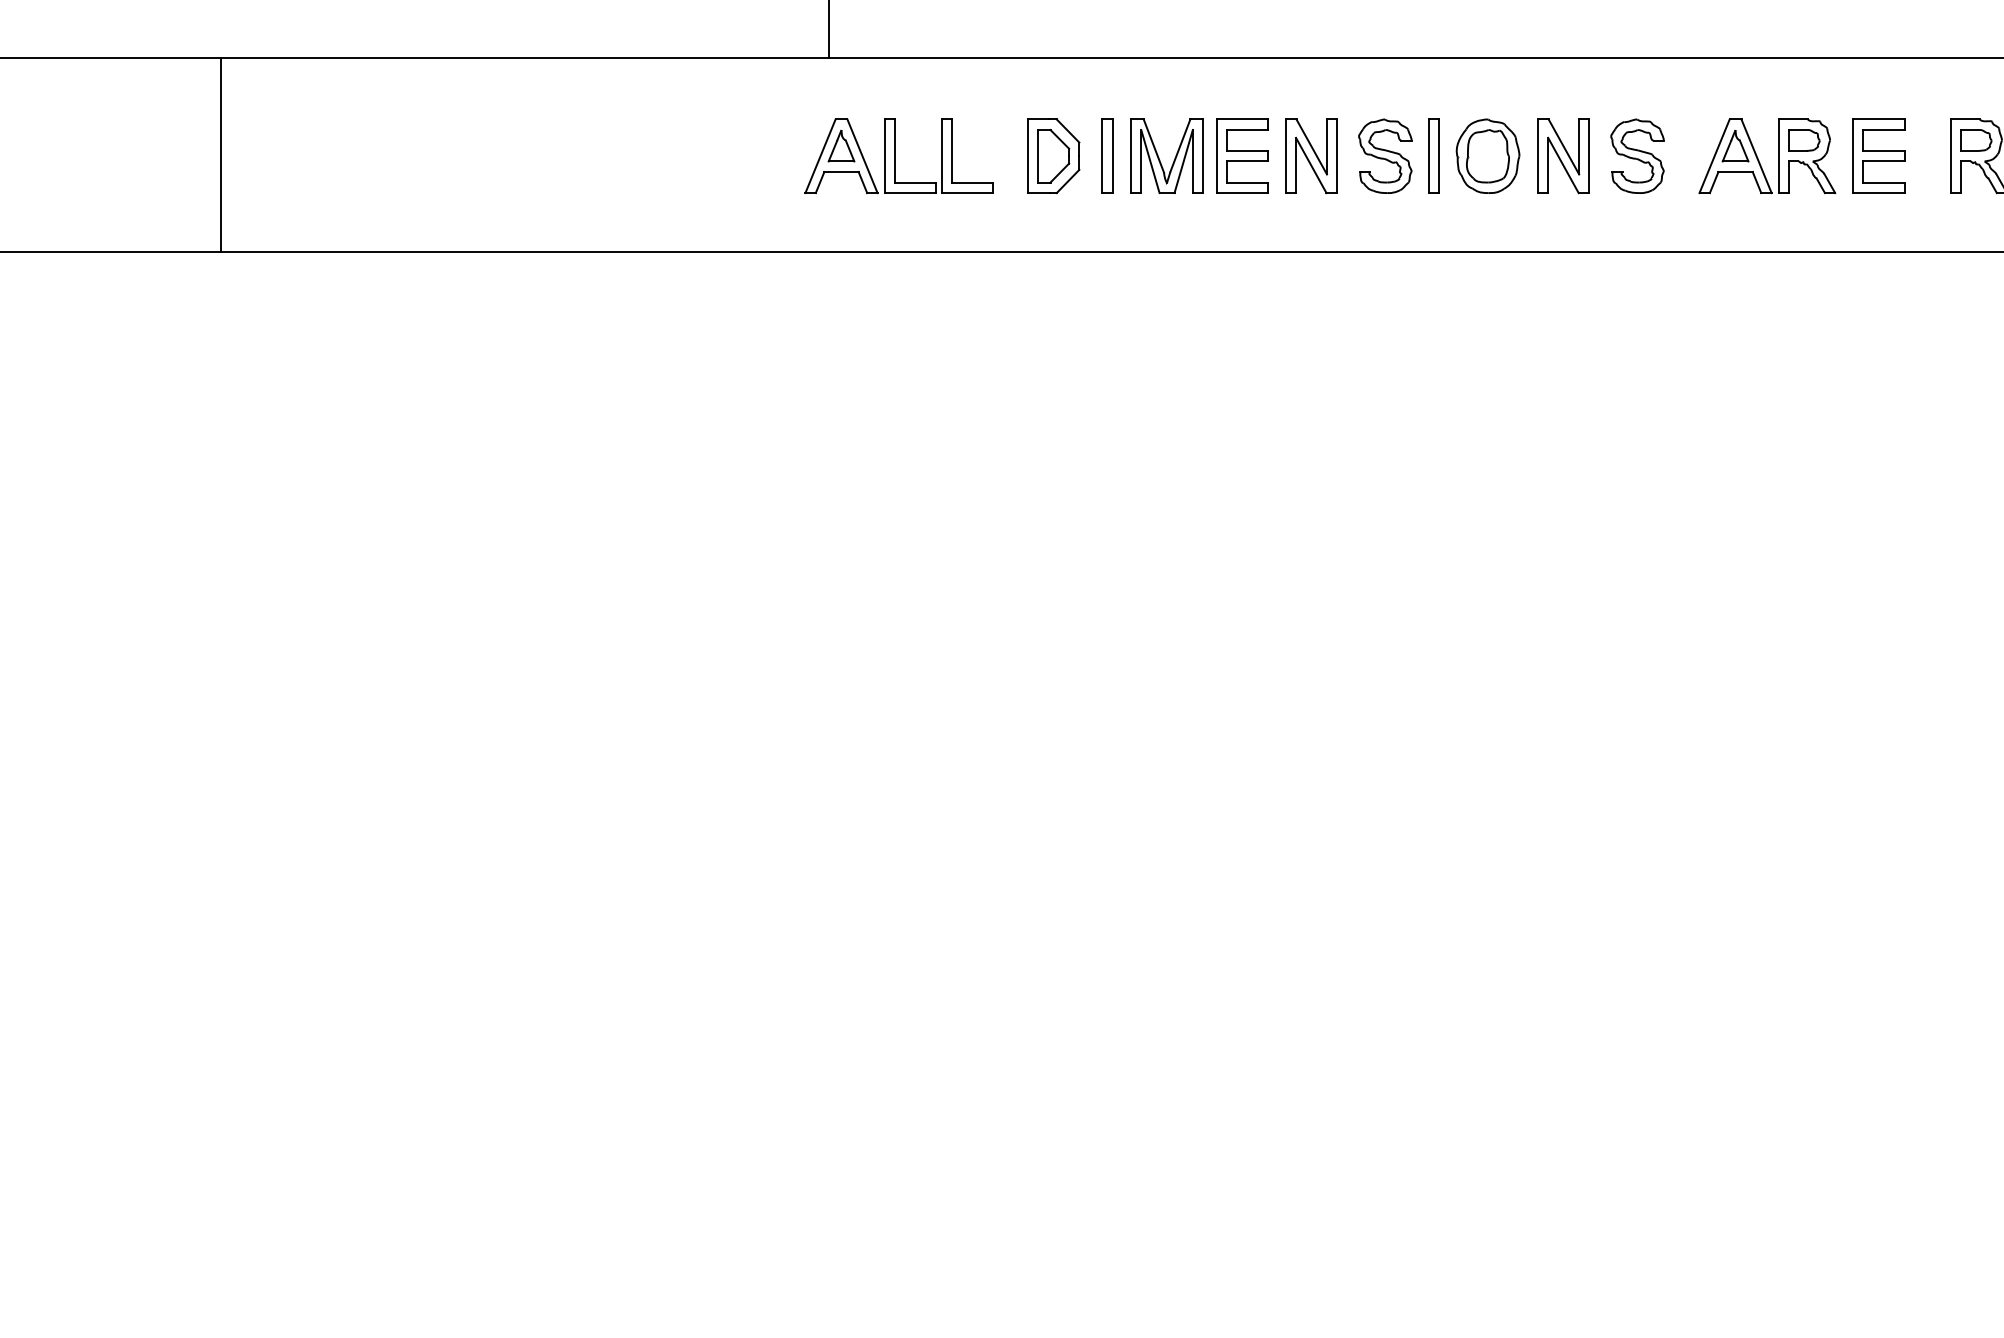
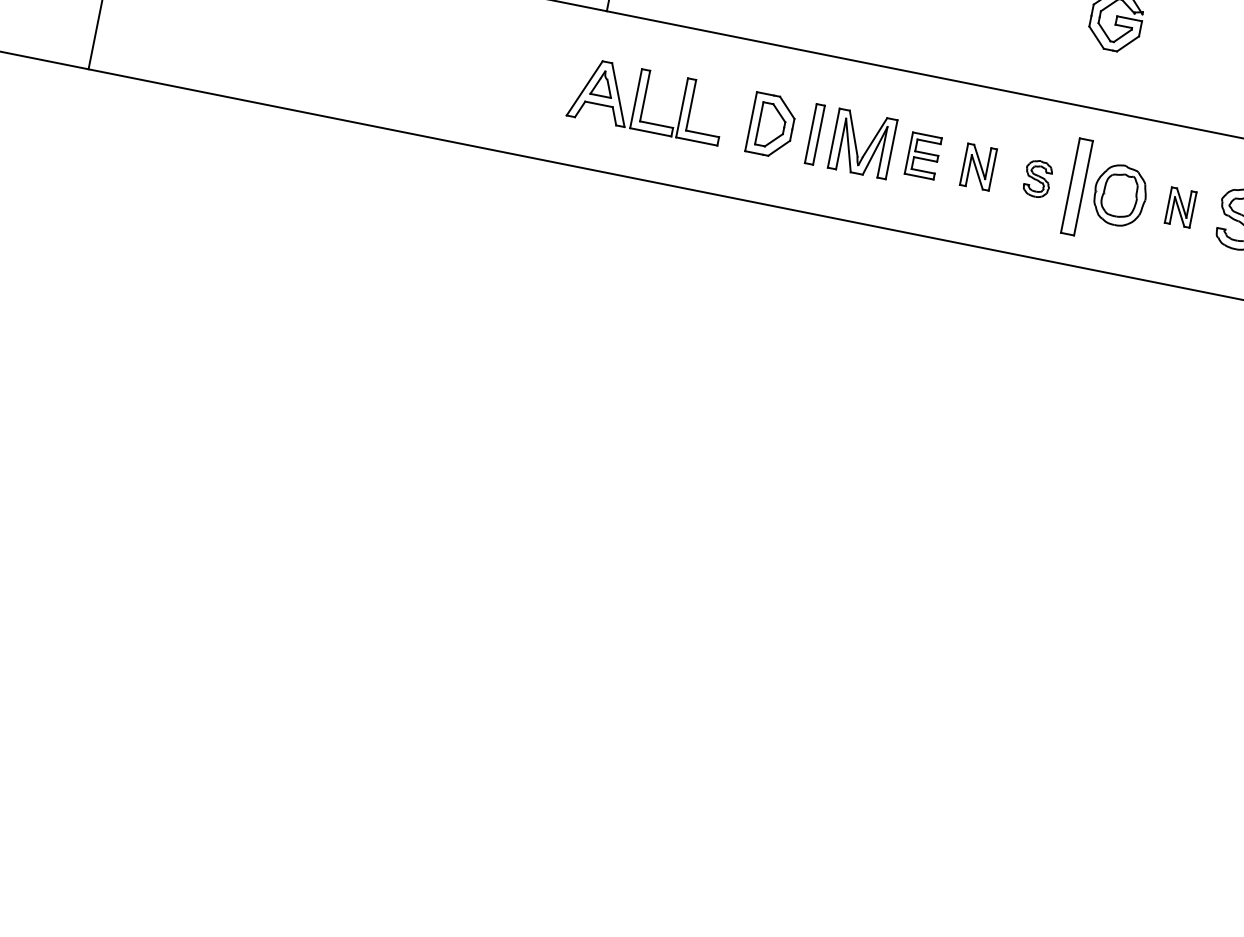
part: (1242, 155) -> (923, 155), size x0.7
part: (1385, 155) -> (1037, 178), size x0.6
part: (1433, 155) -> (1076, 186), size x1.6
part: (1311, 156) -> (978, 167), size x0.7
part: (1563, 156) -> (1180, 207), size x0.6

